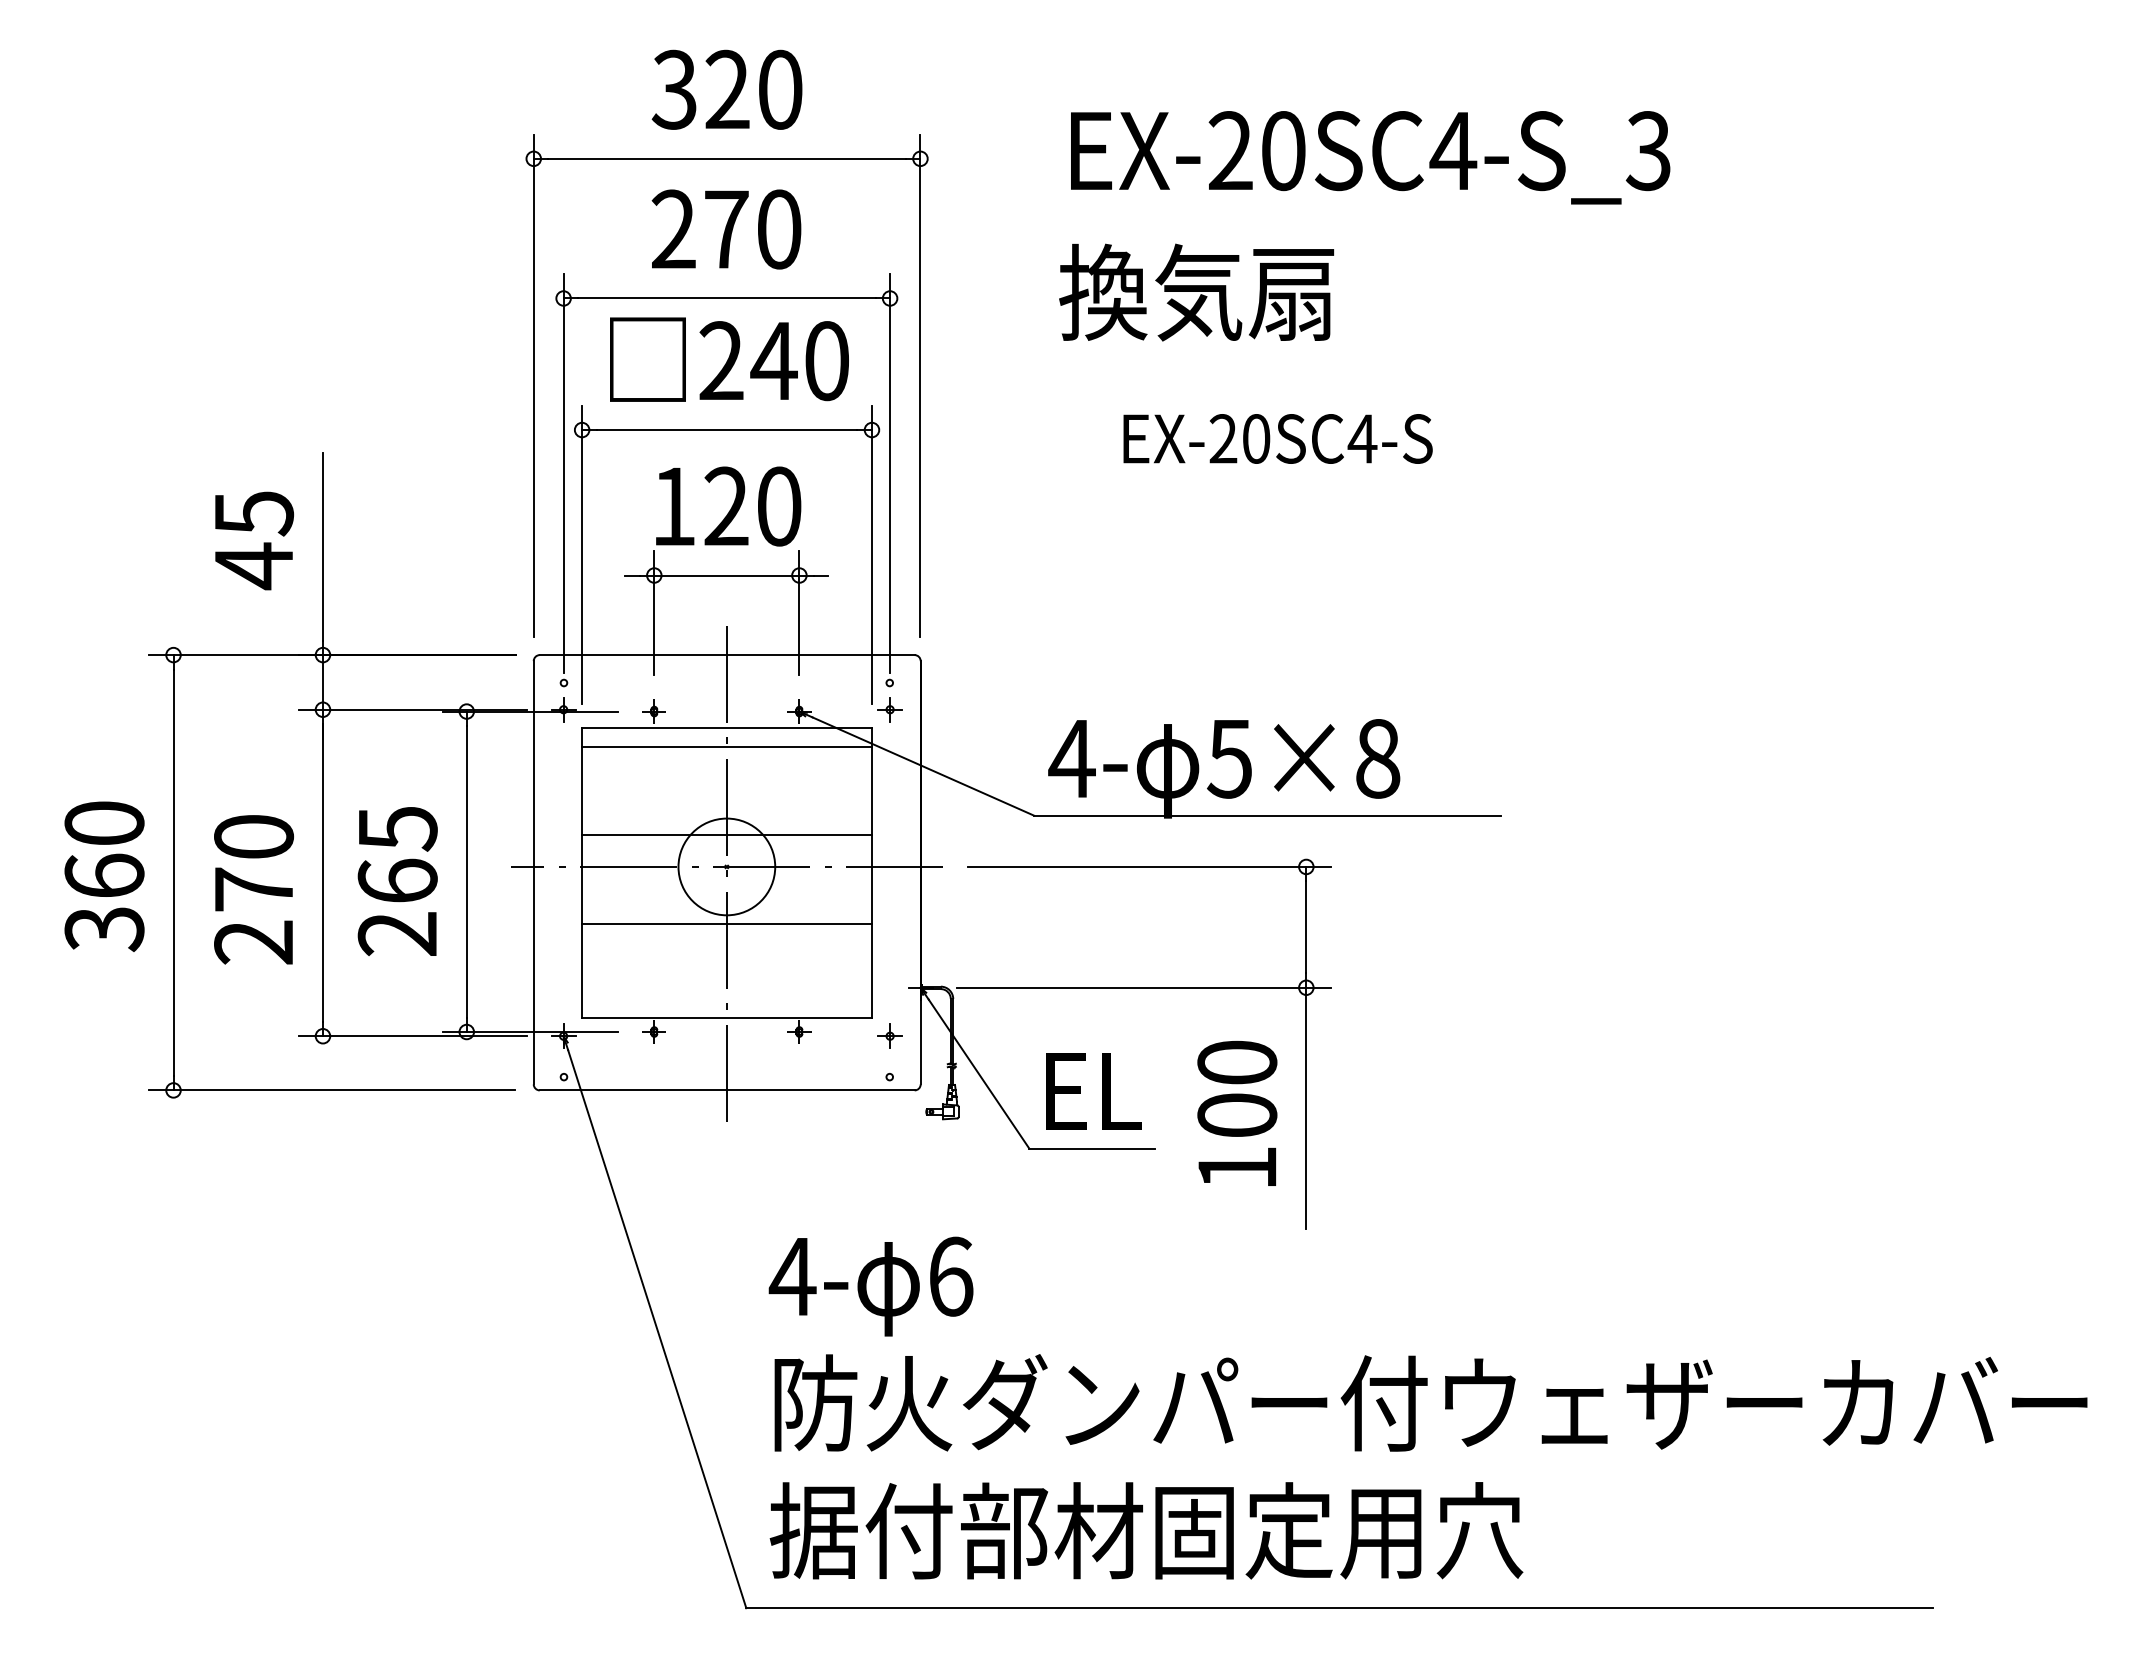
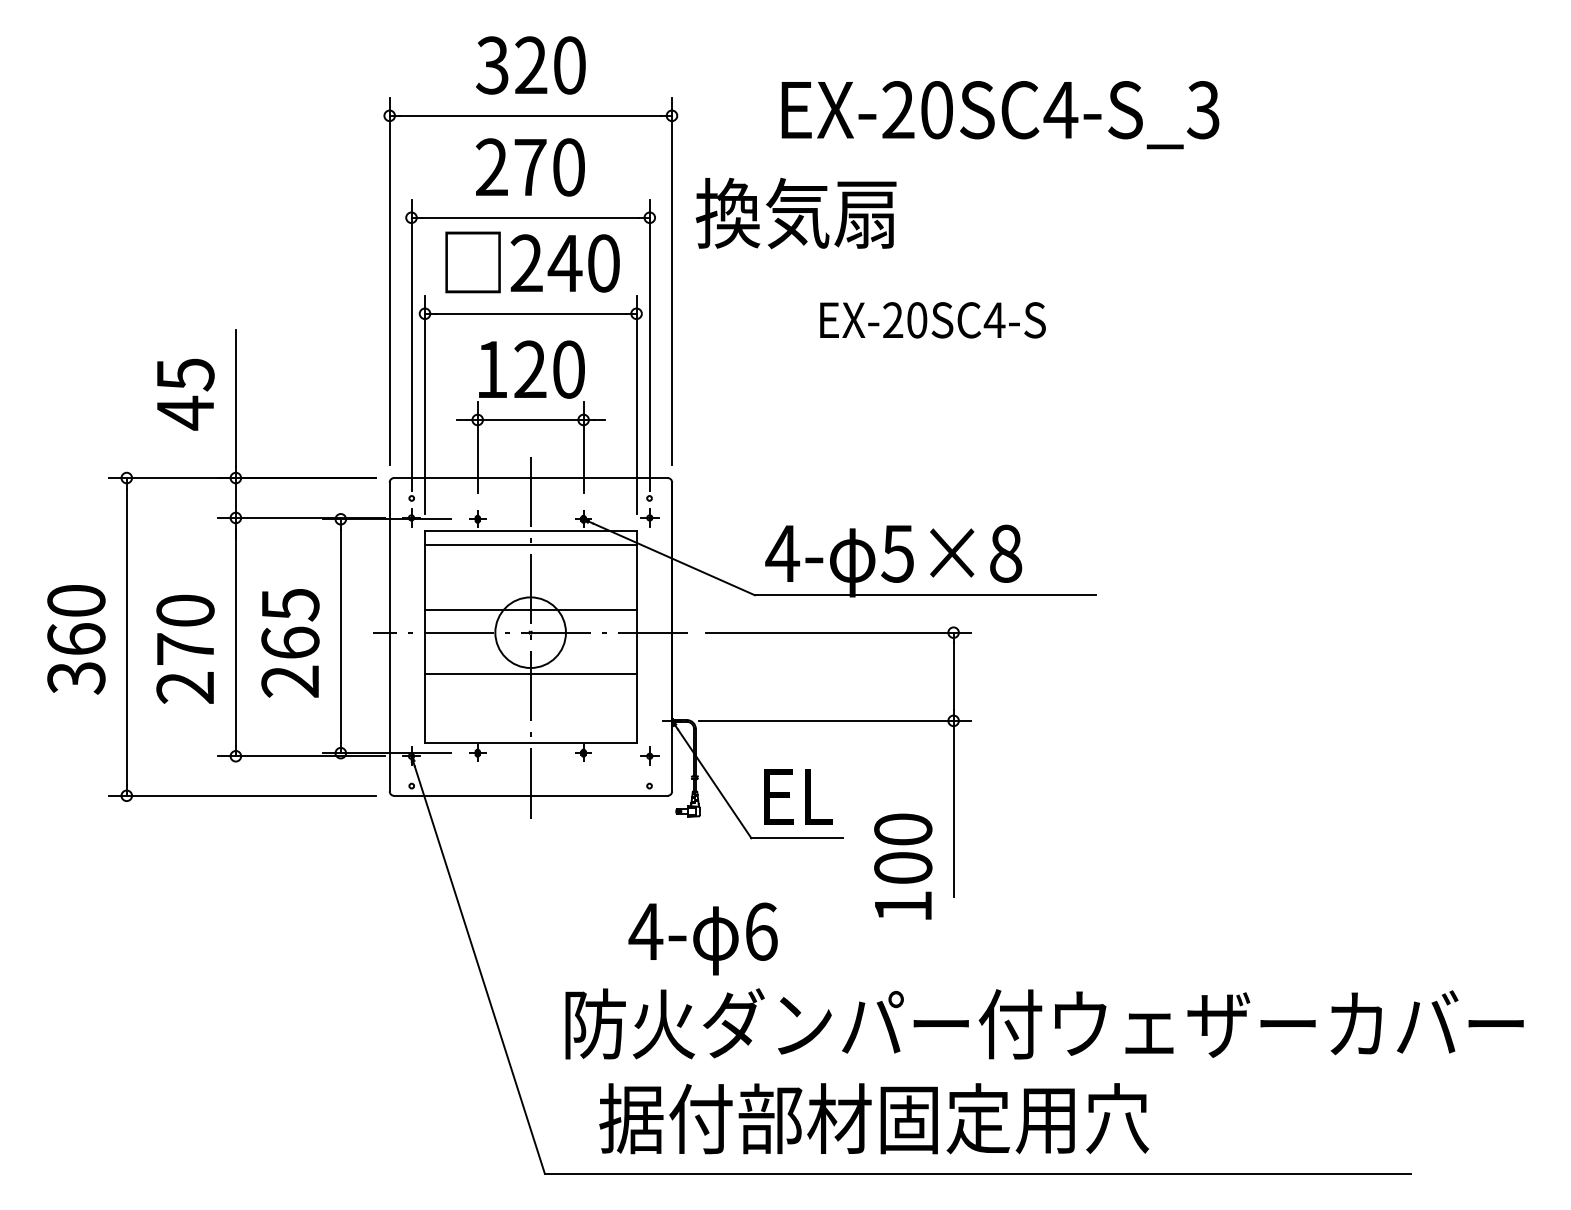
text: (1196, 292) -> (796, 213), moved
text: (1237, 1113) -> (903, 866), moved
text: (870, 1286) -> (702, 938), moved
text: (1146, 1530) -> (874, 1118), moved

